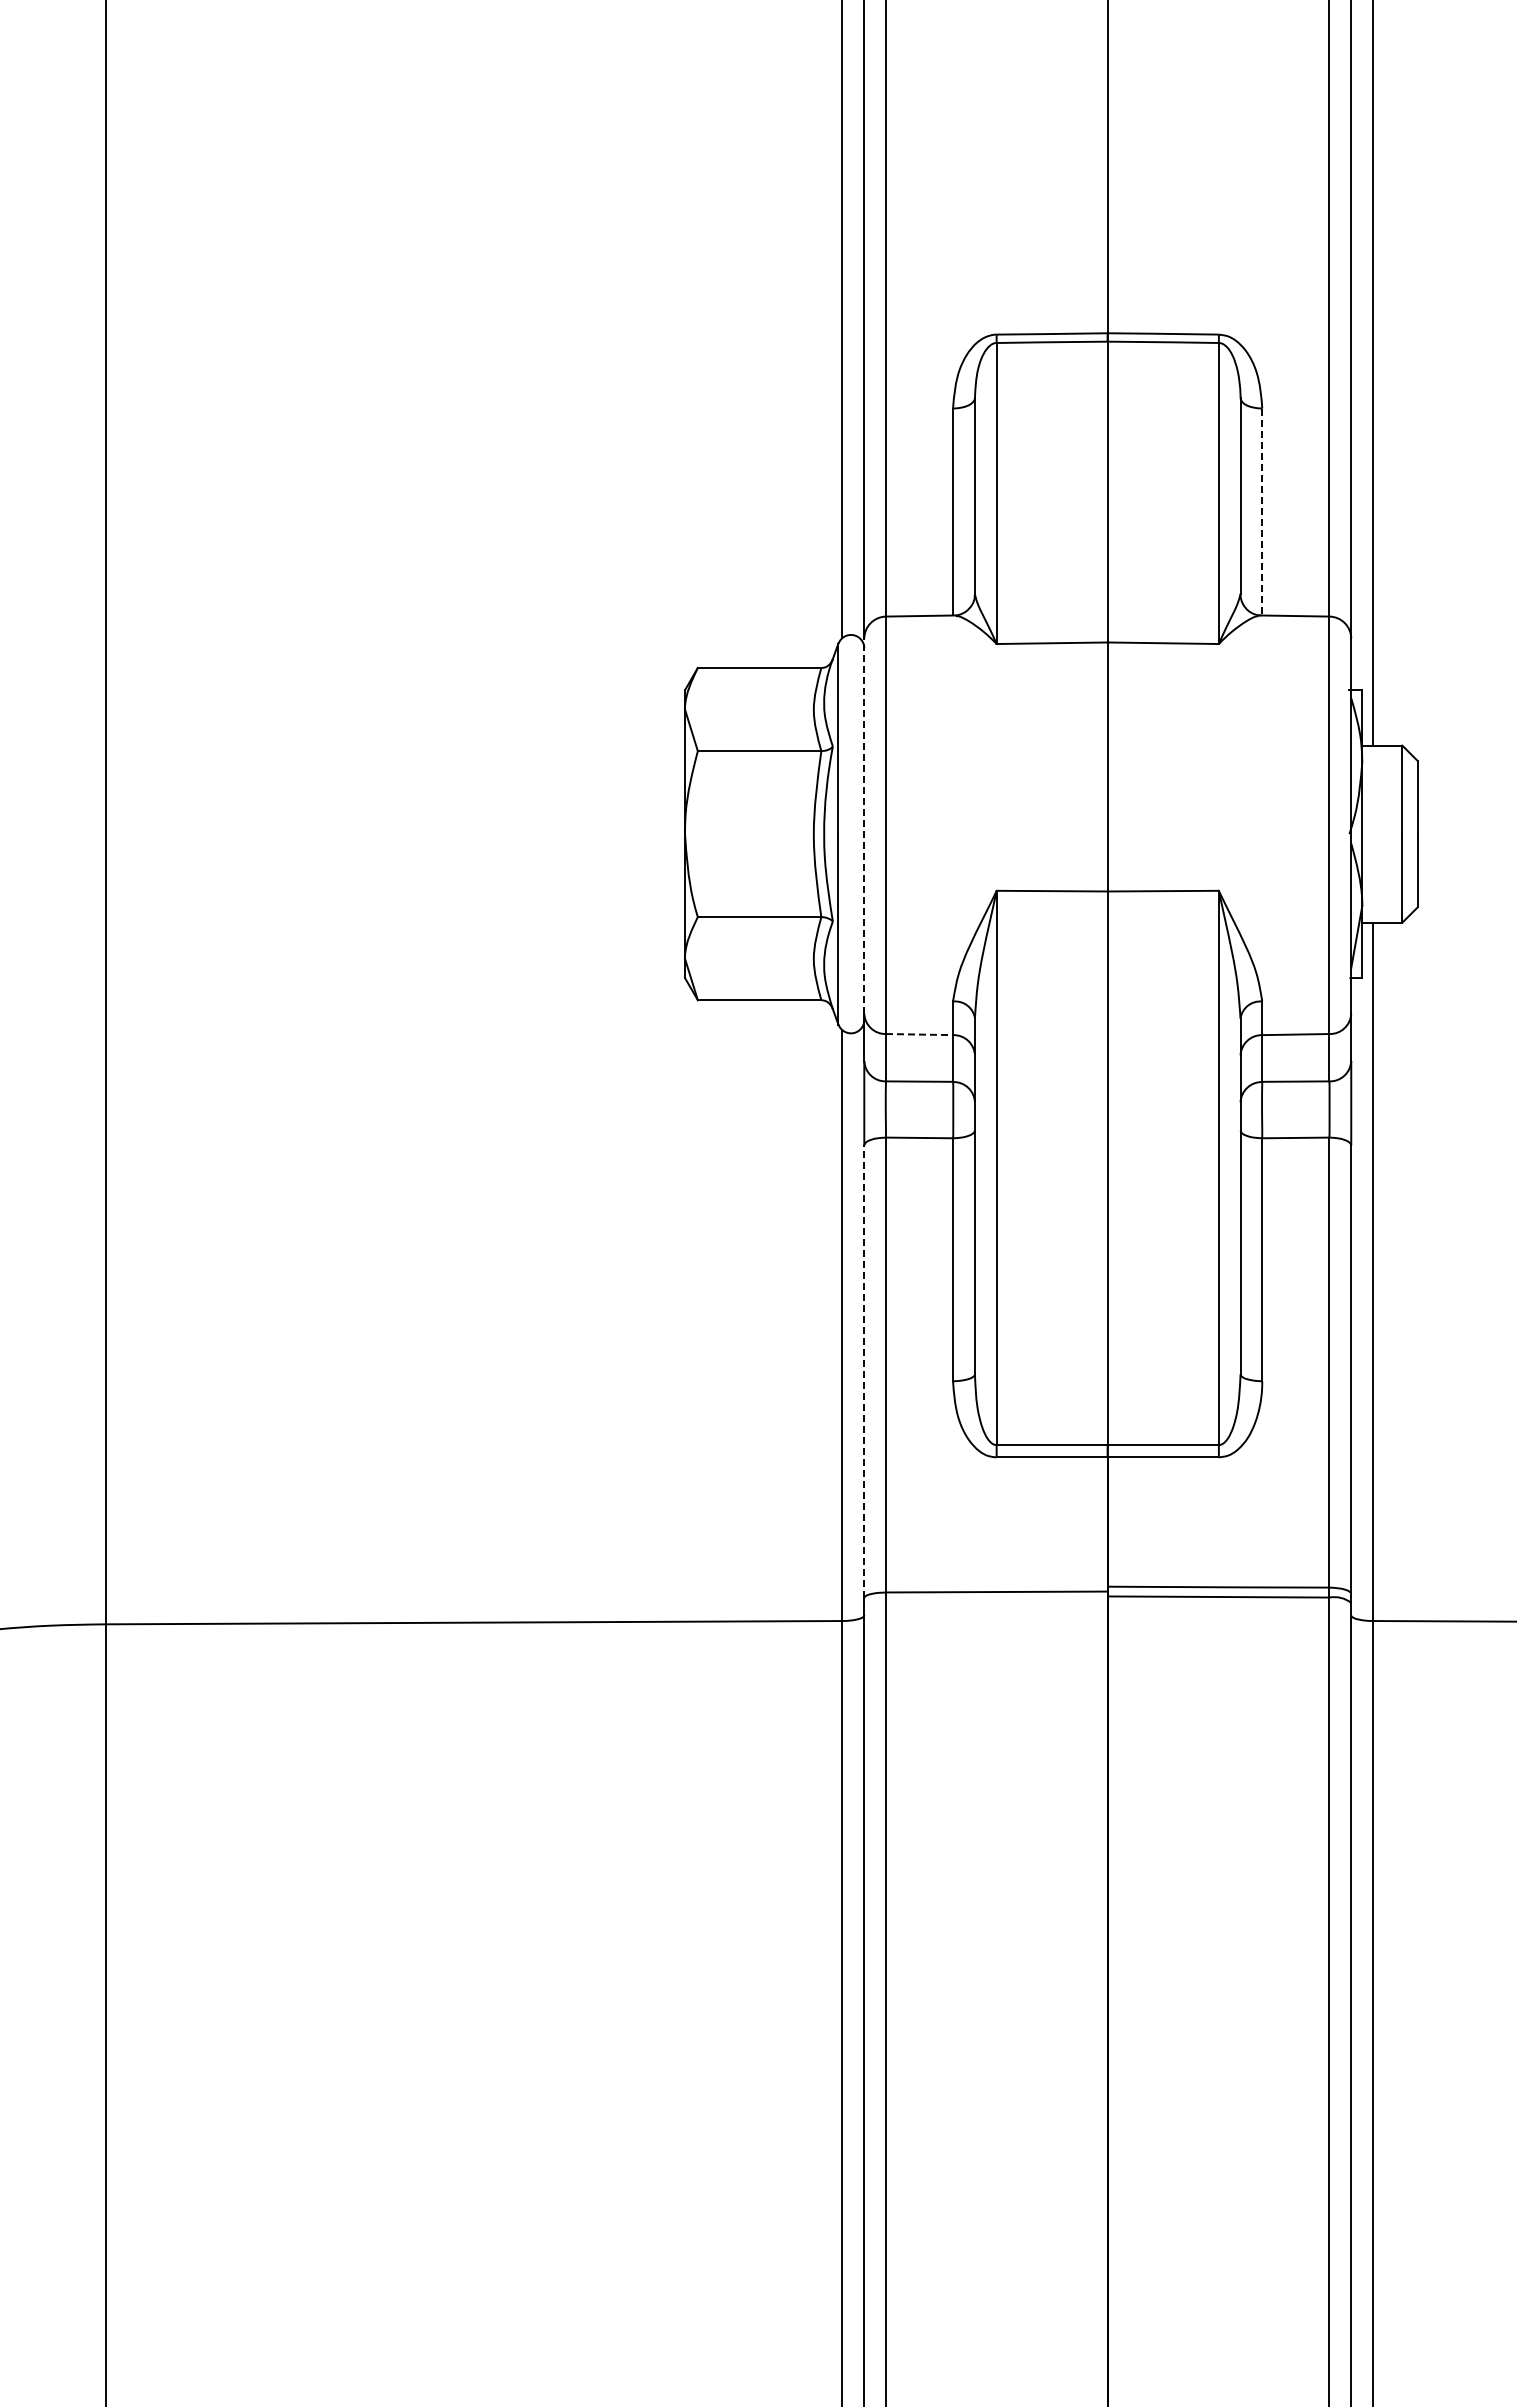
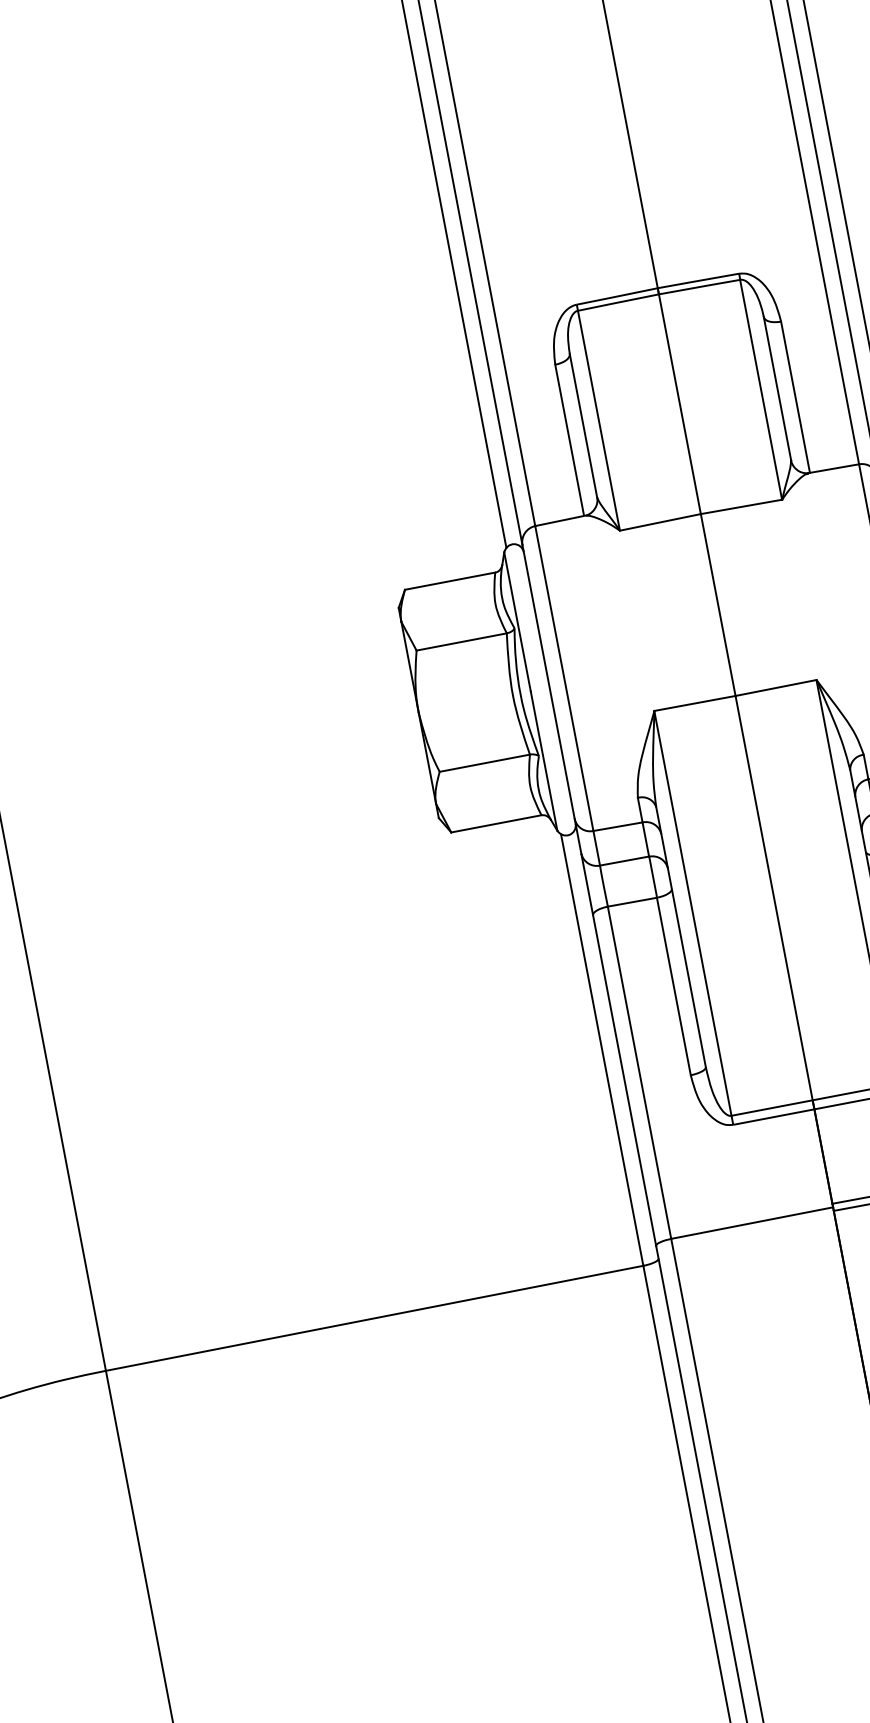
line: (1262, 512) -> (795, 397), dashed -> solid
line: (864, 825) -> (548, 681), dashed -> solid
line: (919, 1034) -> (617, 826), dashed -> solid
line: (864, 1371) -> (624, 1080), dashed -> solid

